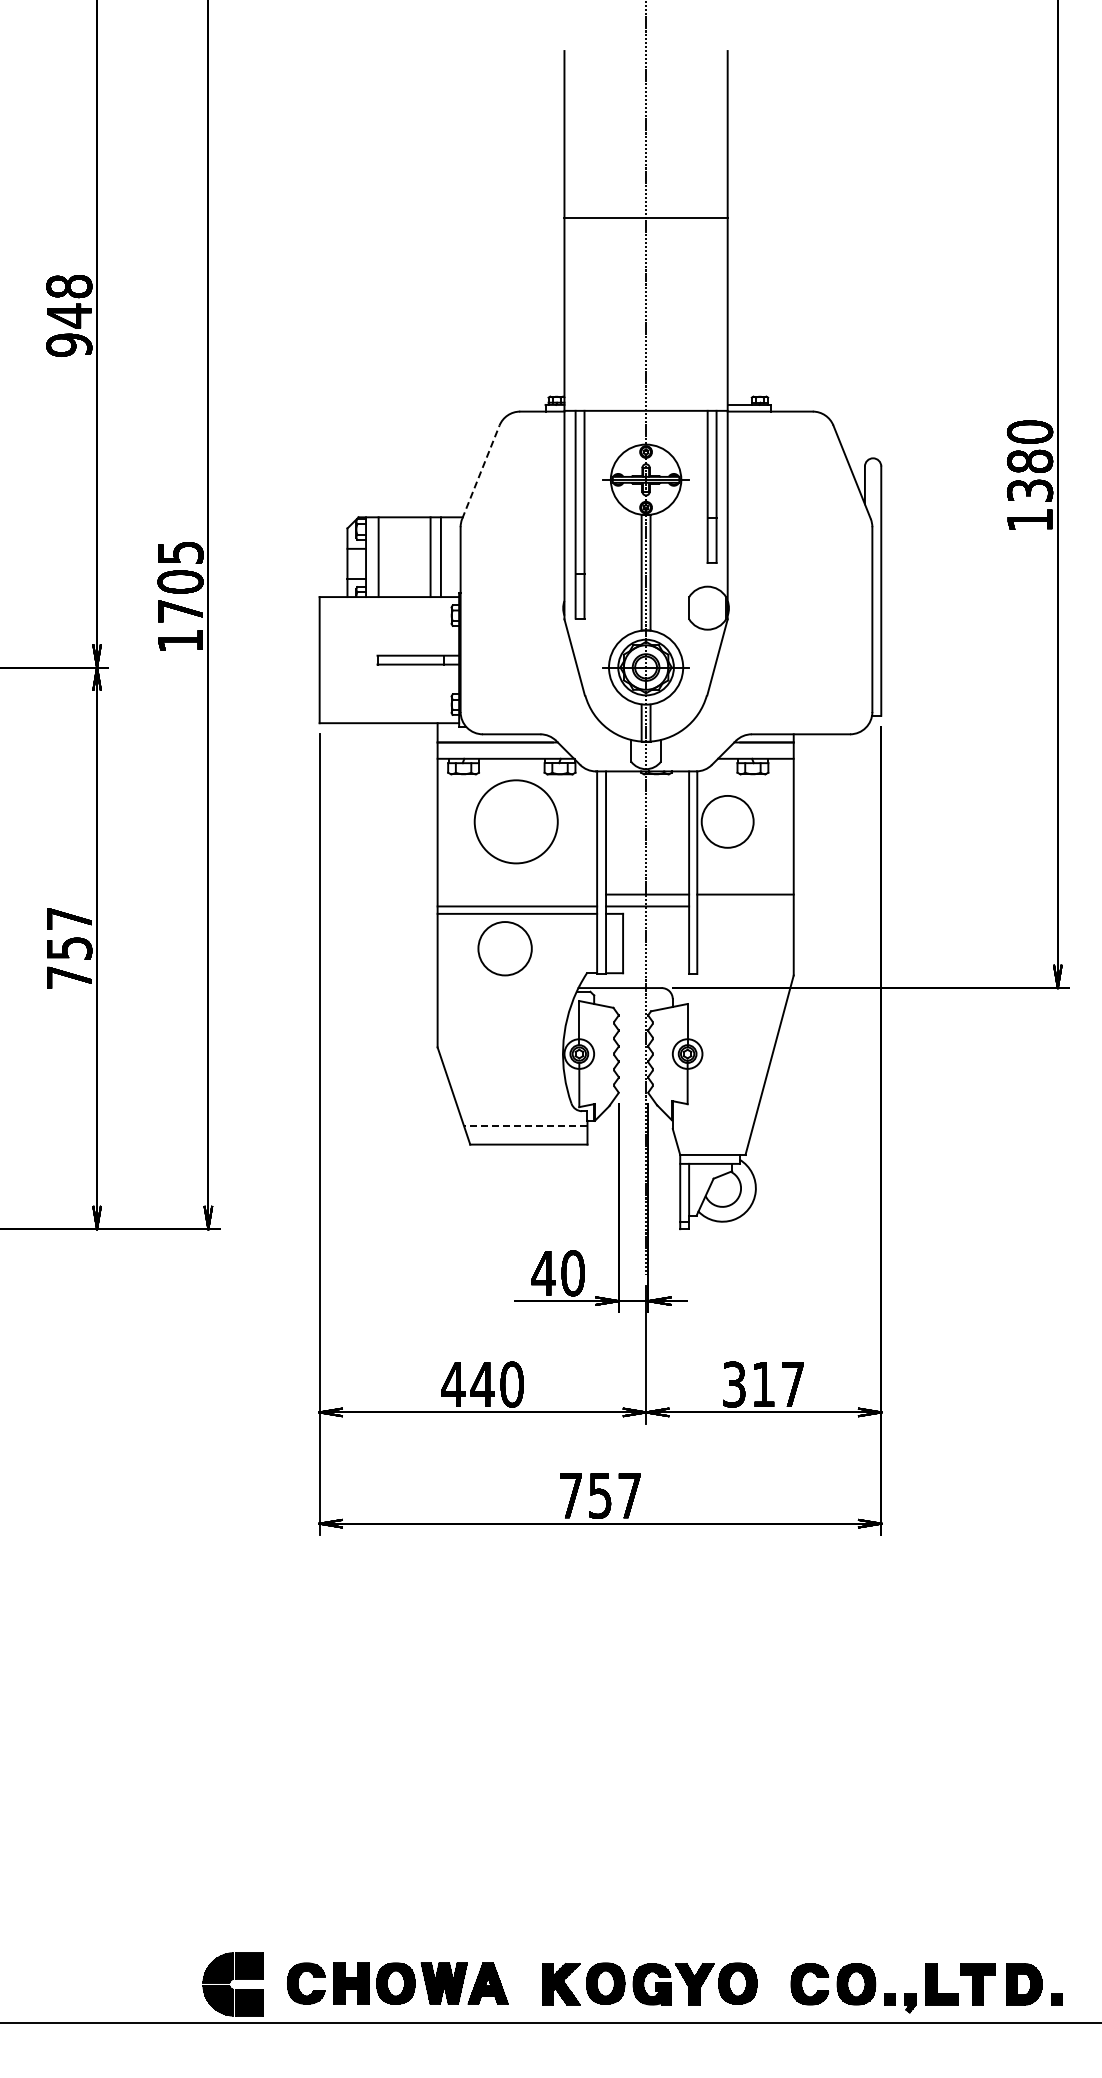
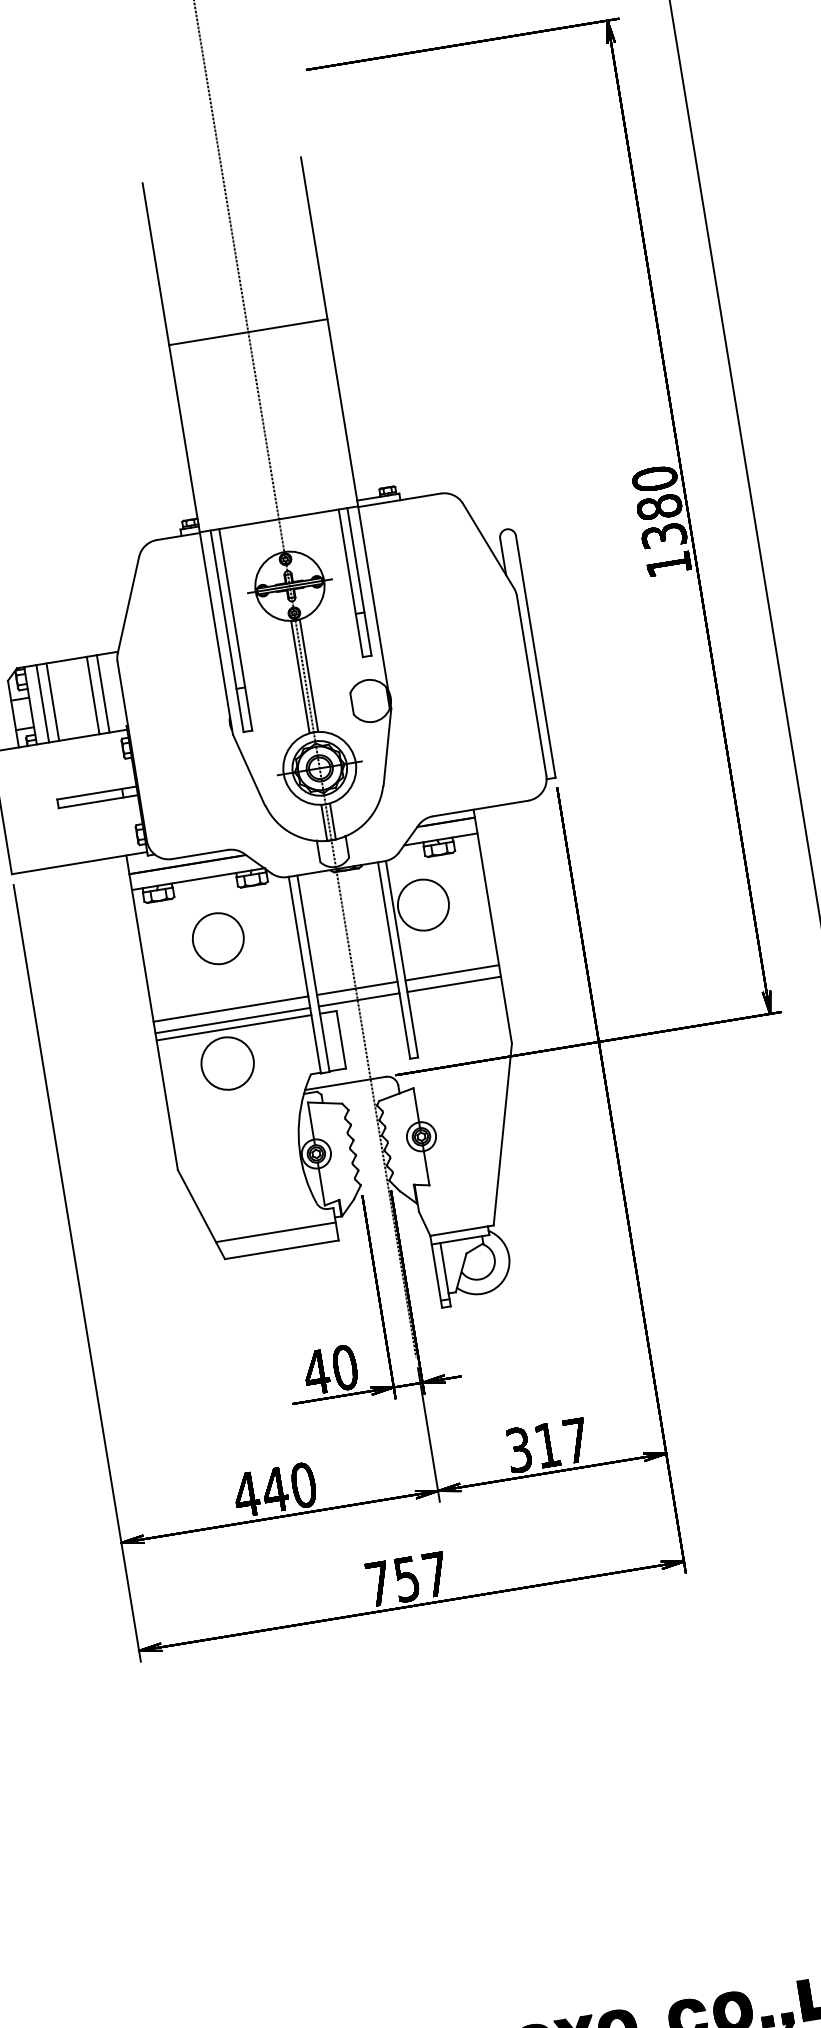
line: (481, 471) -> (128, 604), dashed -> solid
line: (389, 557) -> (53, 702), added
circle: (516, 821) -> (218, 938), size x0.62
line: (517, 894) -> (231, 1008), added
line: (745, 906) -> (454, 984), added
line: (525, 1126) -> (275, 1232), dashed -> solid

